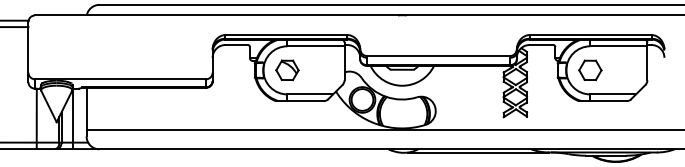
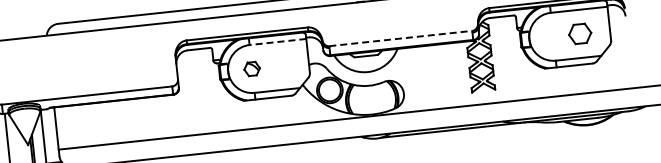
line: (315, 46) -> (277, 42), solid -> dashed
line: (438, 55) -> (400, 38), solid -> dashed
part: (287, 70) -> (252, 69), size x0.7
part: (590, 70) -> (580, 34), moved

